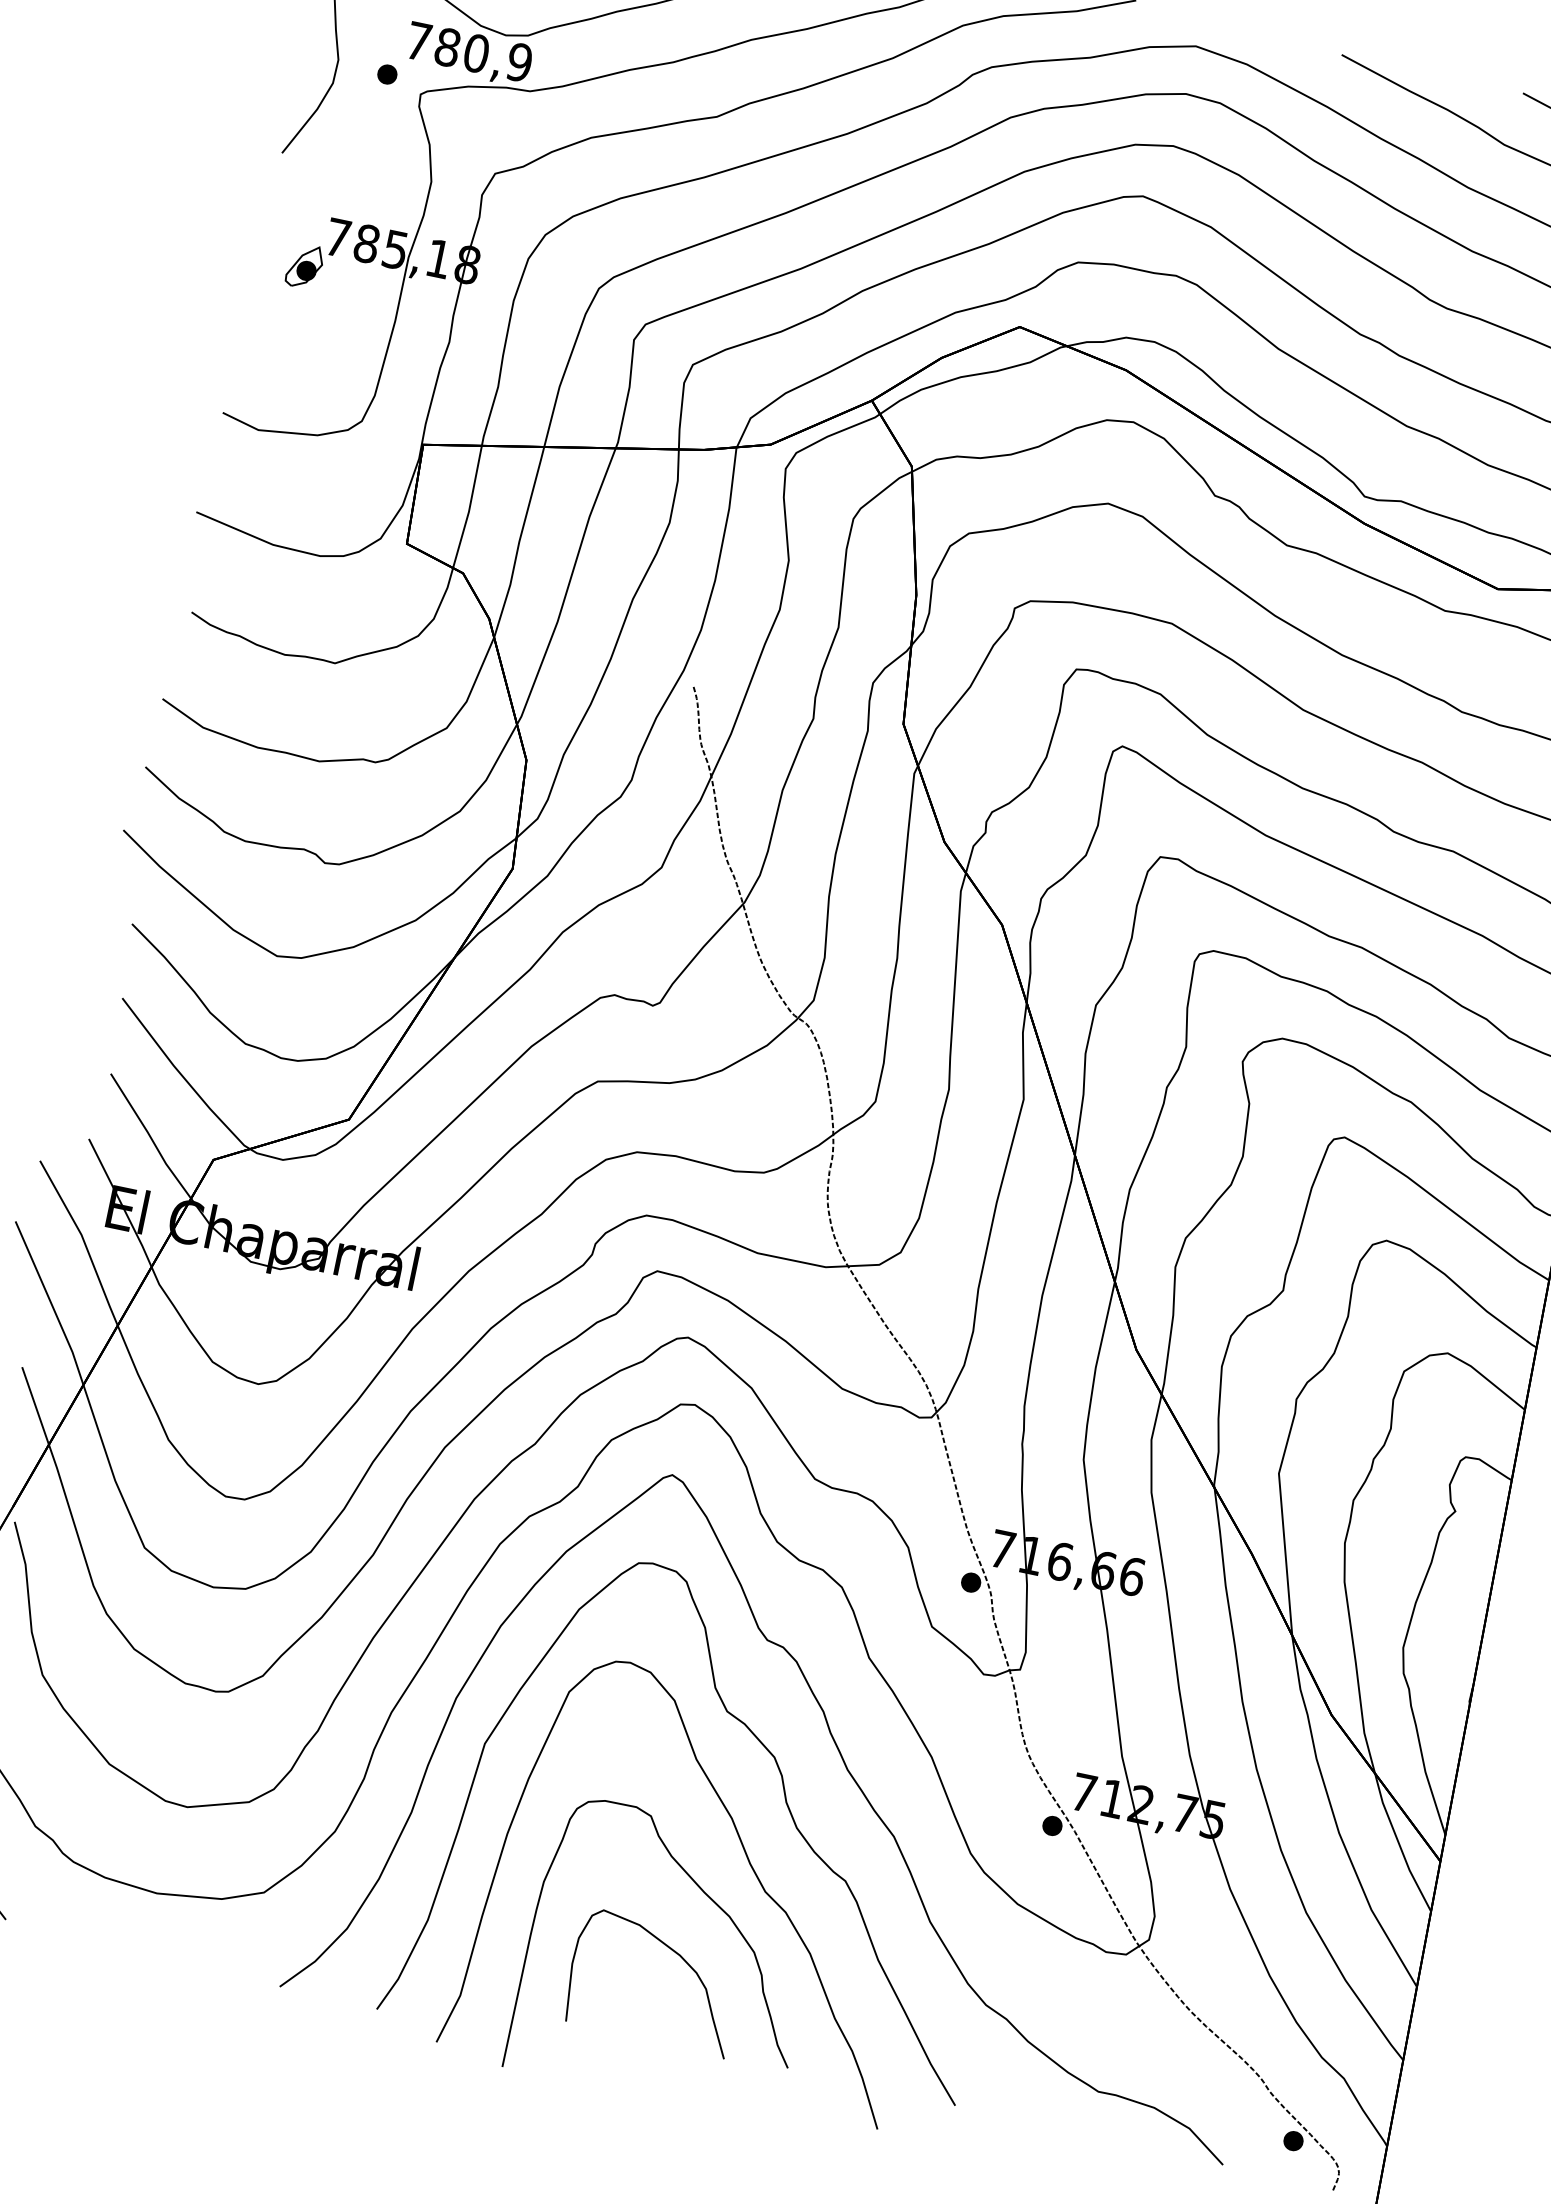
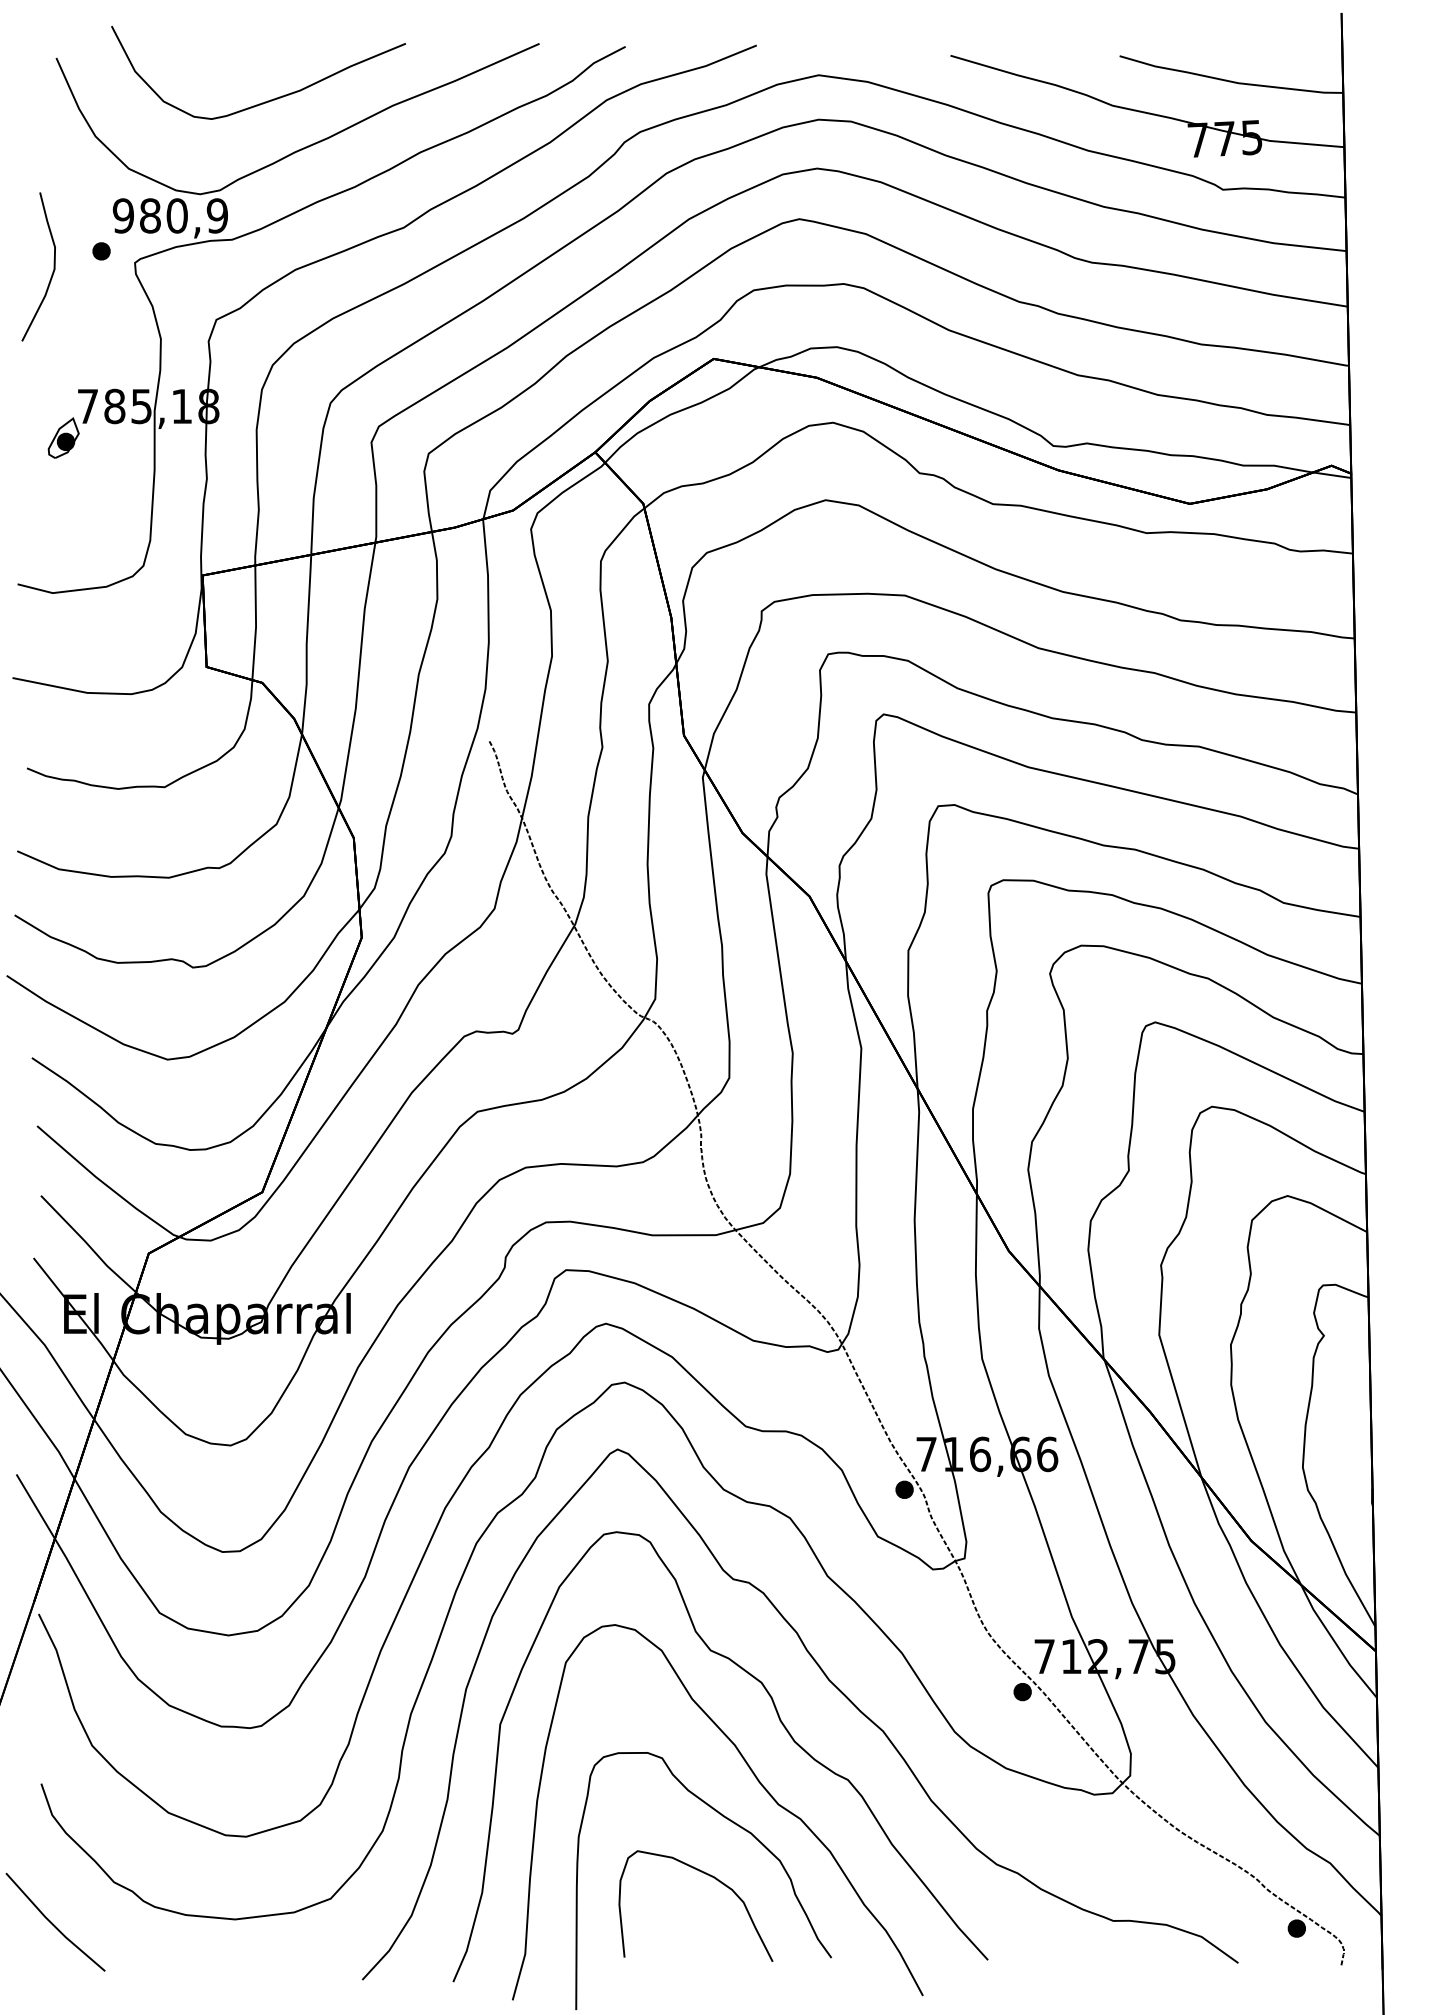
text: (417, 40) -> (122, 215), 780,9 -> 980,9

